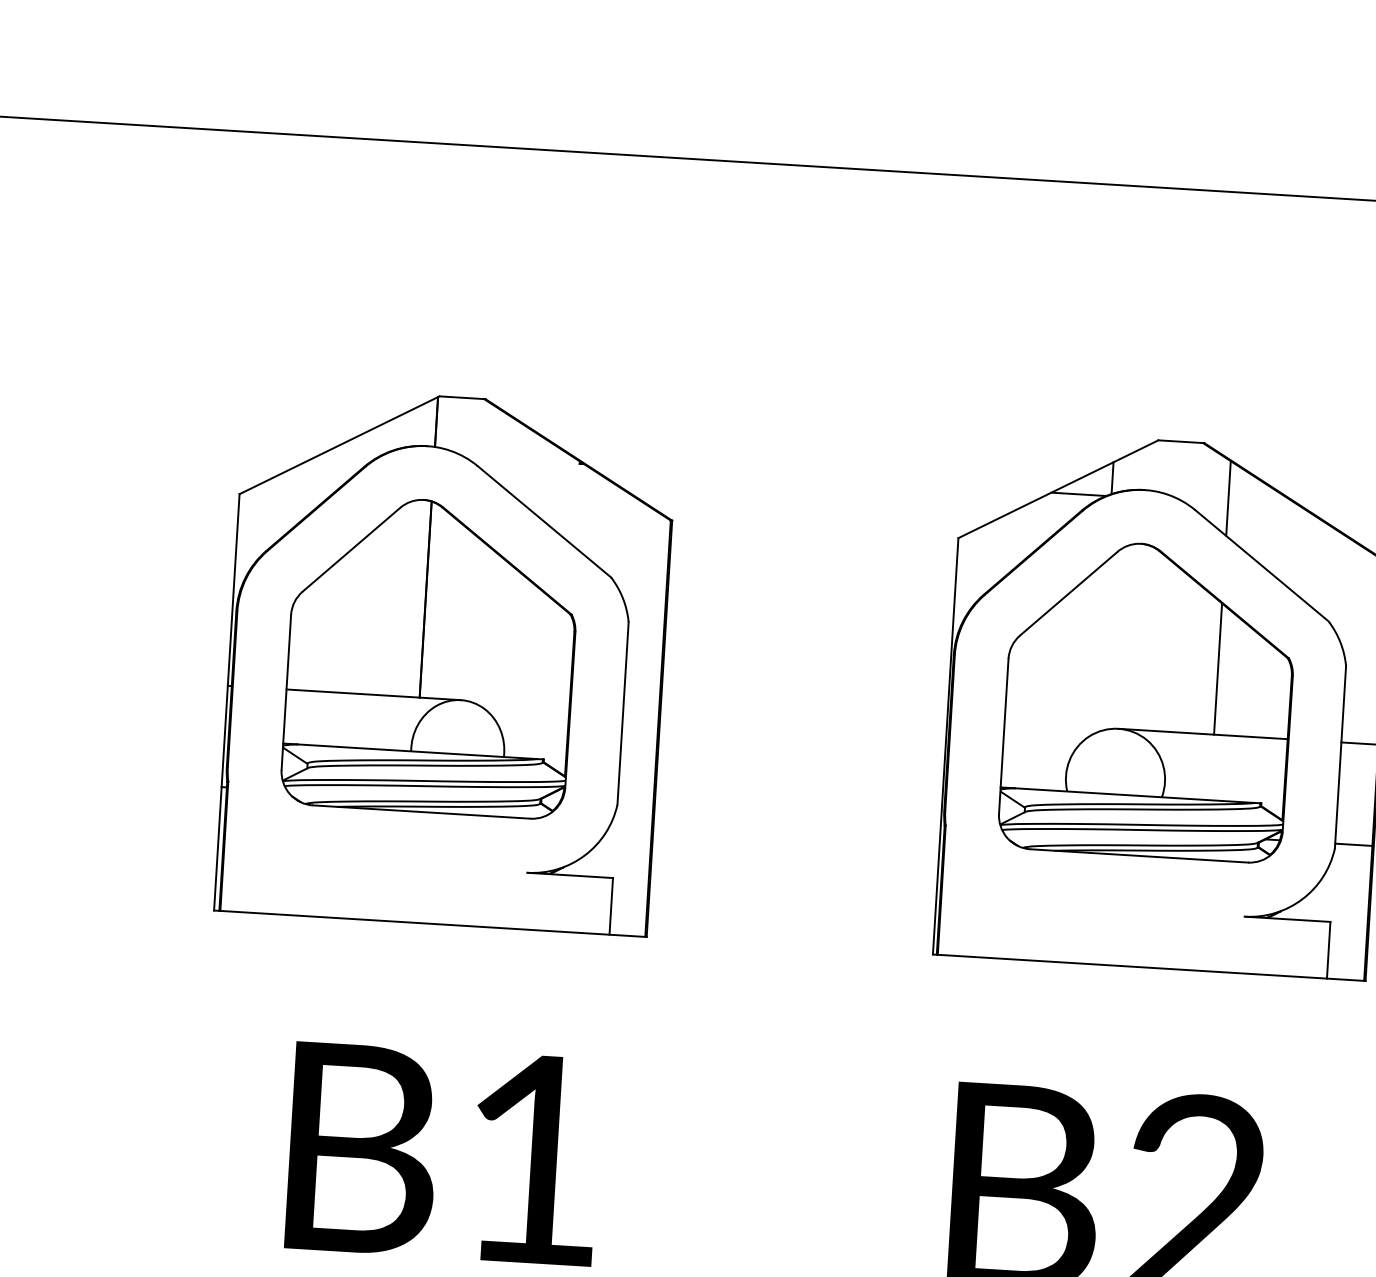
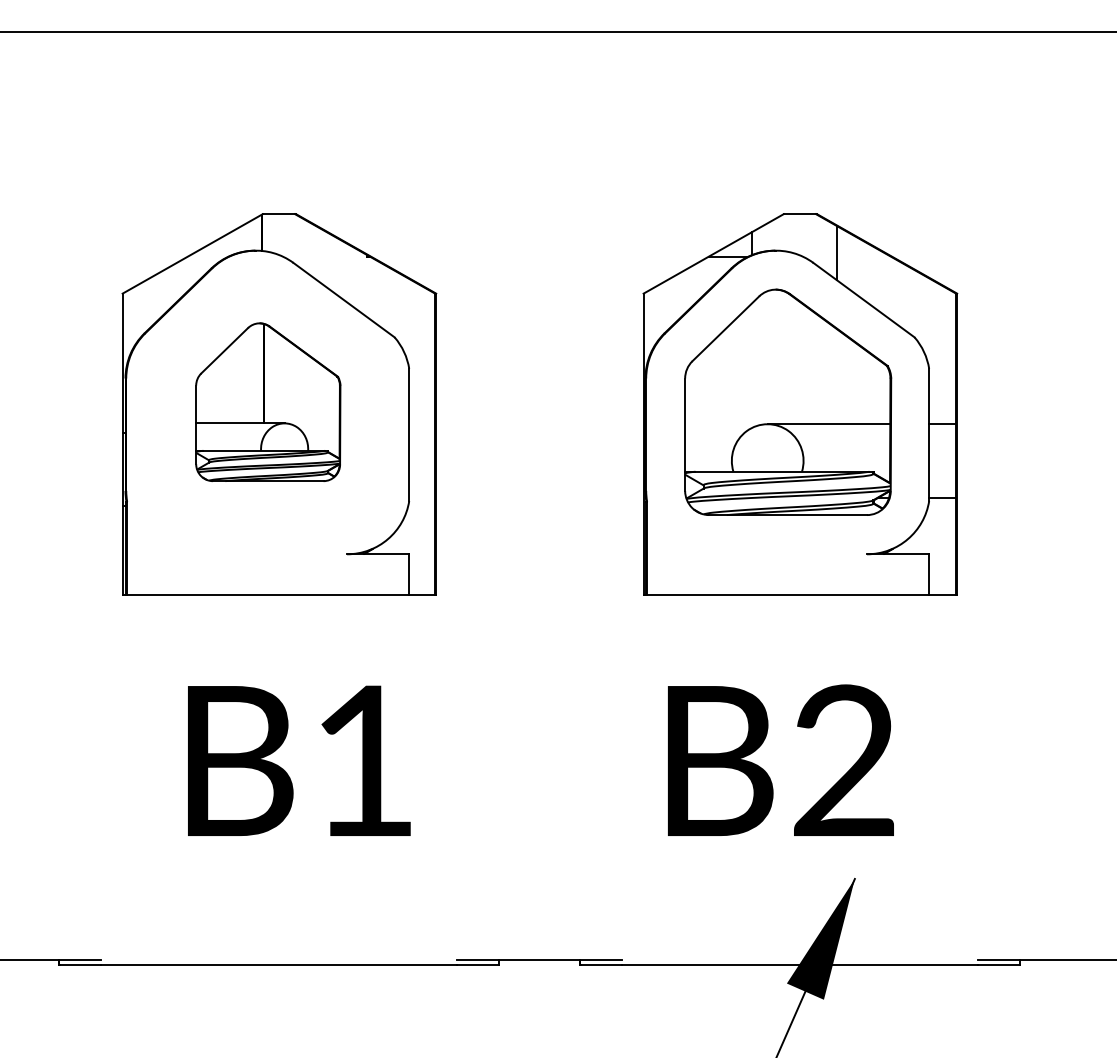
part: (431, 655) -> (268, 401), size x0.7
line: (1217, 668) -> (836, 376), removed

